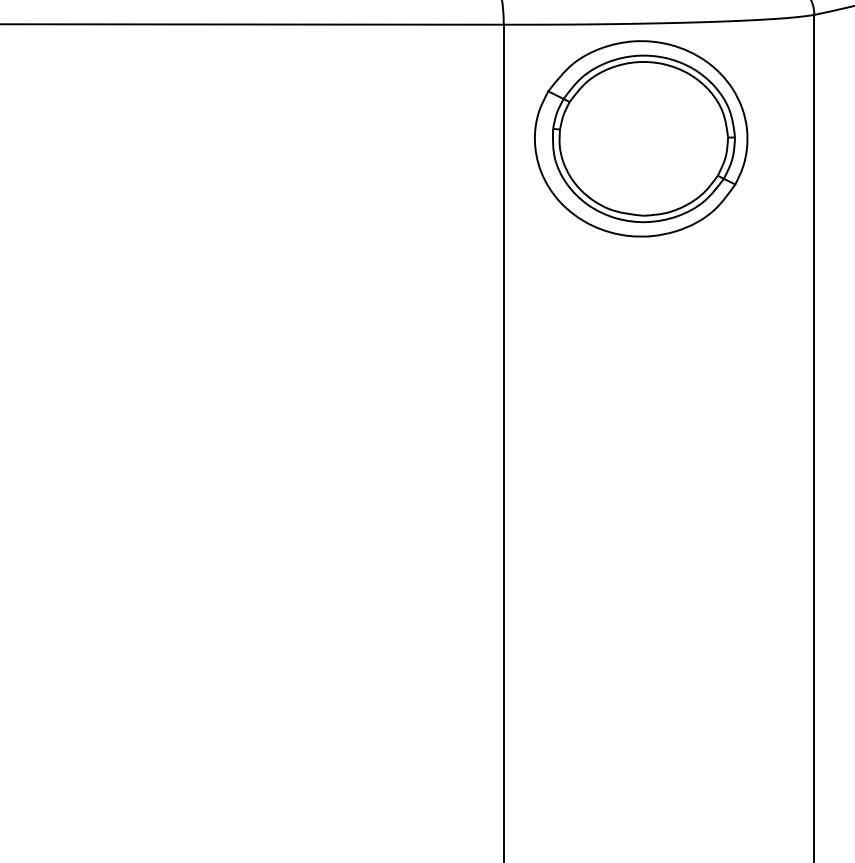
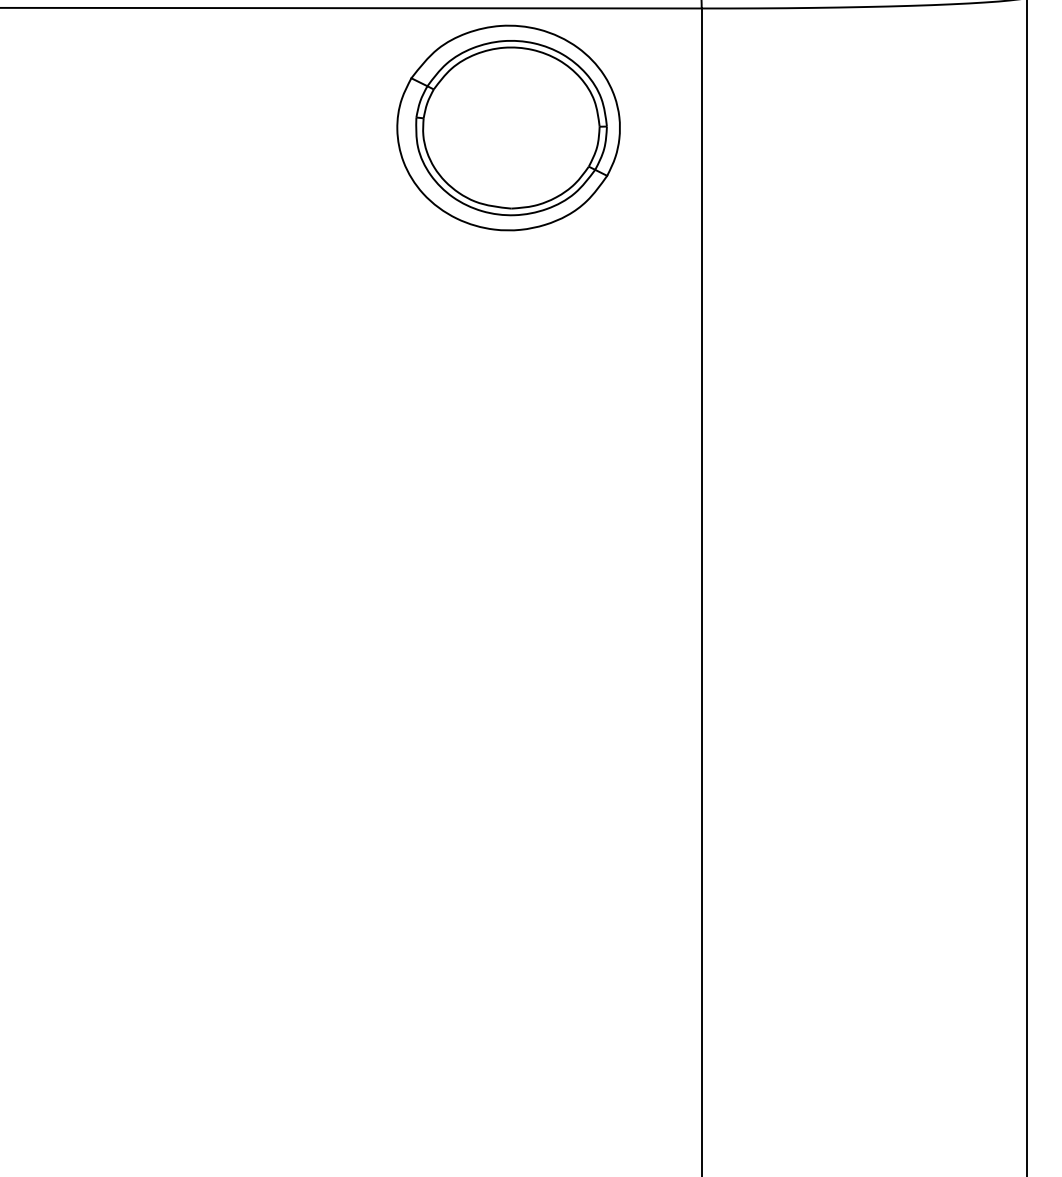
part: (641, 138) -> (508, 127), moved

